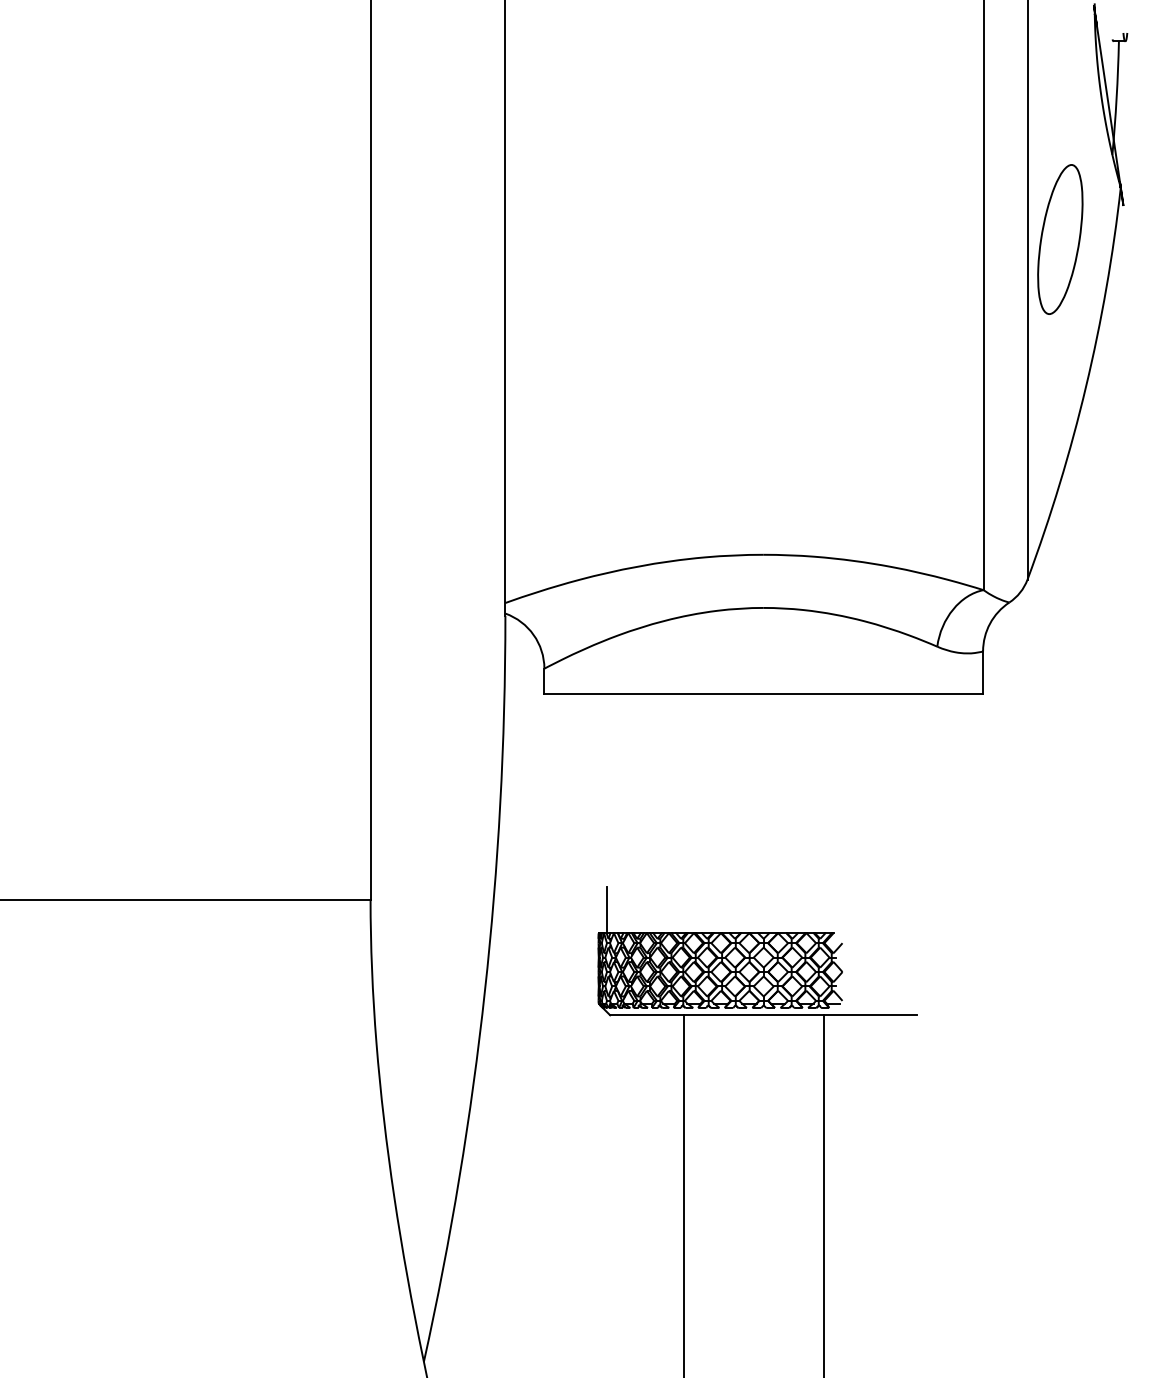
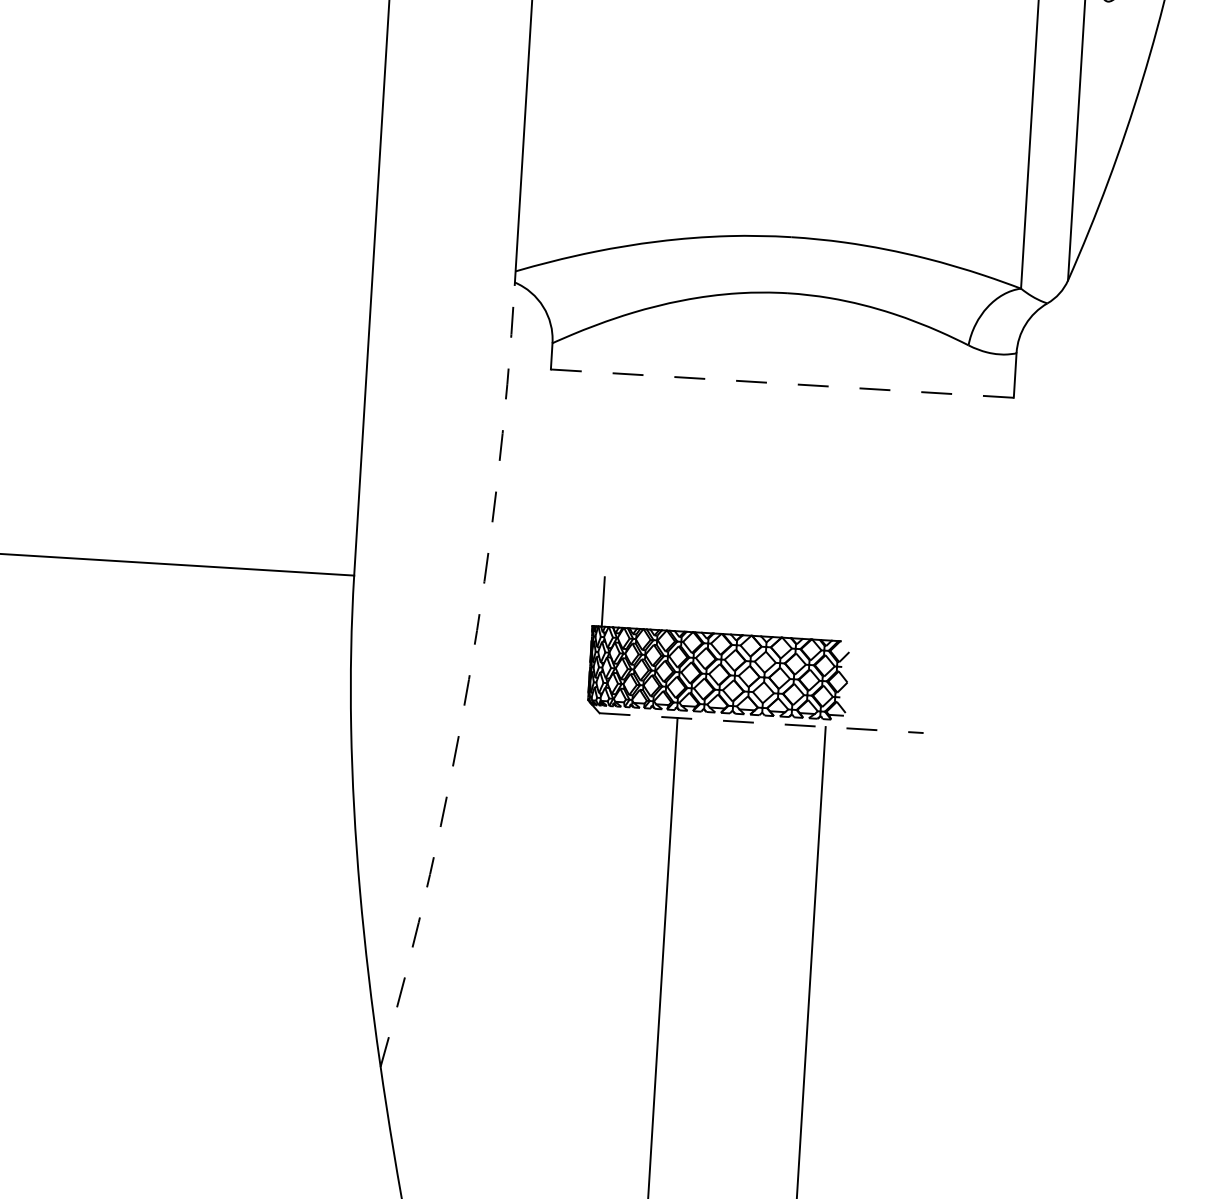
line: (764, 693) -> (783, 383), solid -> dashed
arc: (484, 991) -> (468, 679), solid -> dashed
line: (763, 1015) -> (761, 723), solid -> dashed

